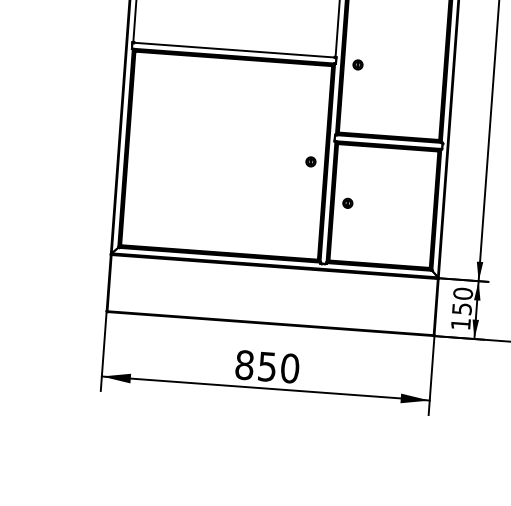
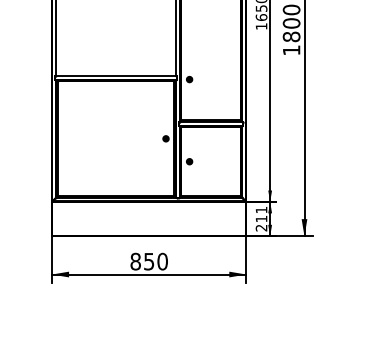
text: (461, 307) -> (261, 218), 150 -> 211

